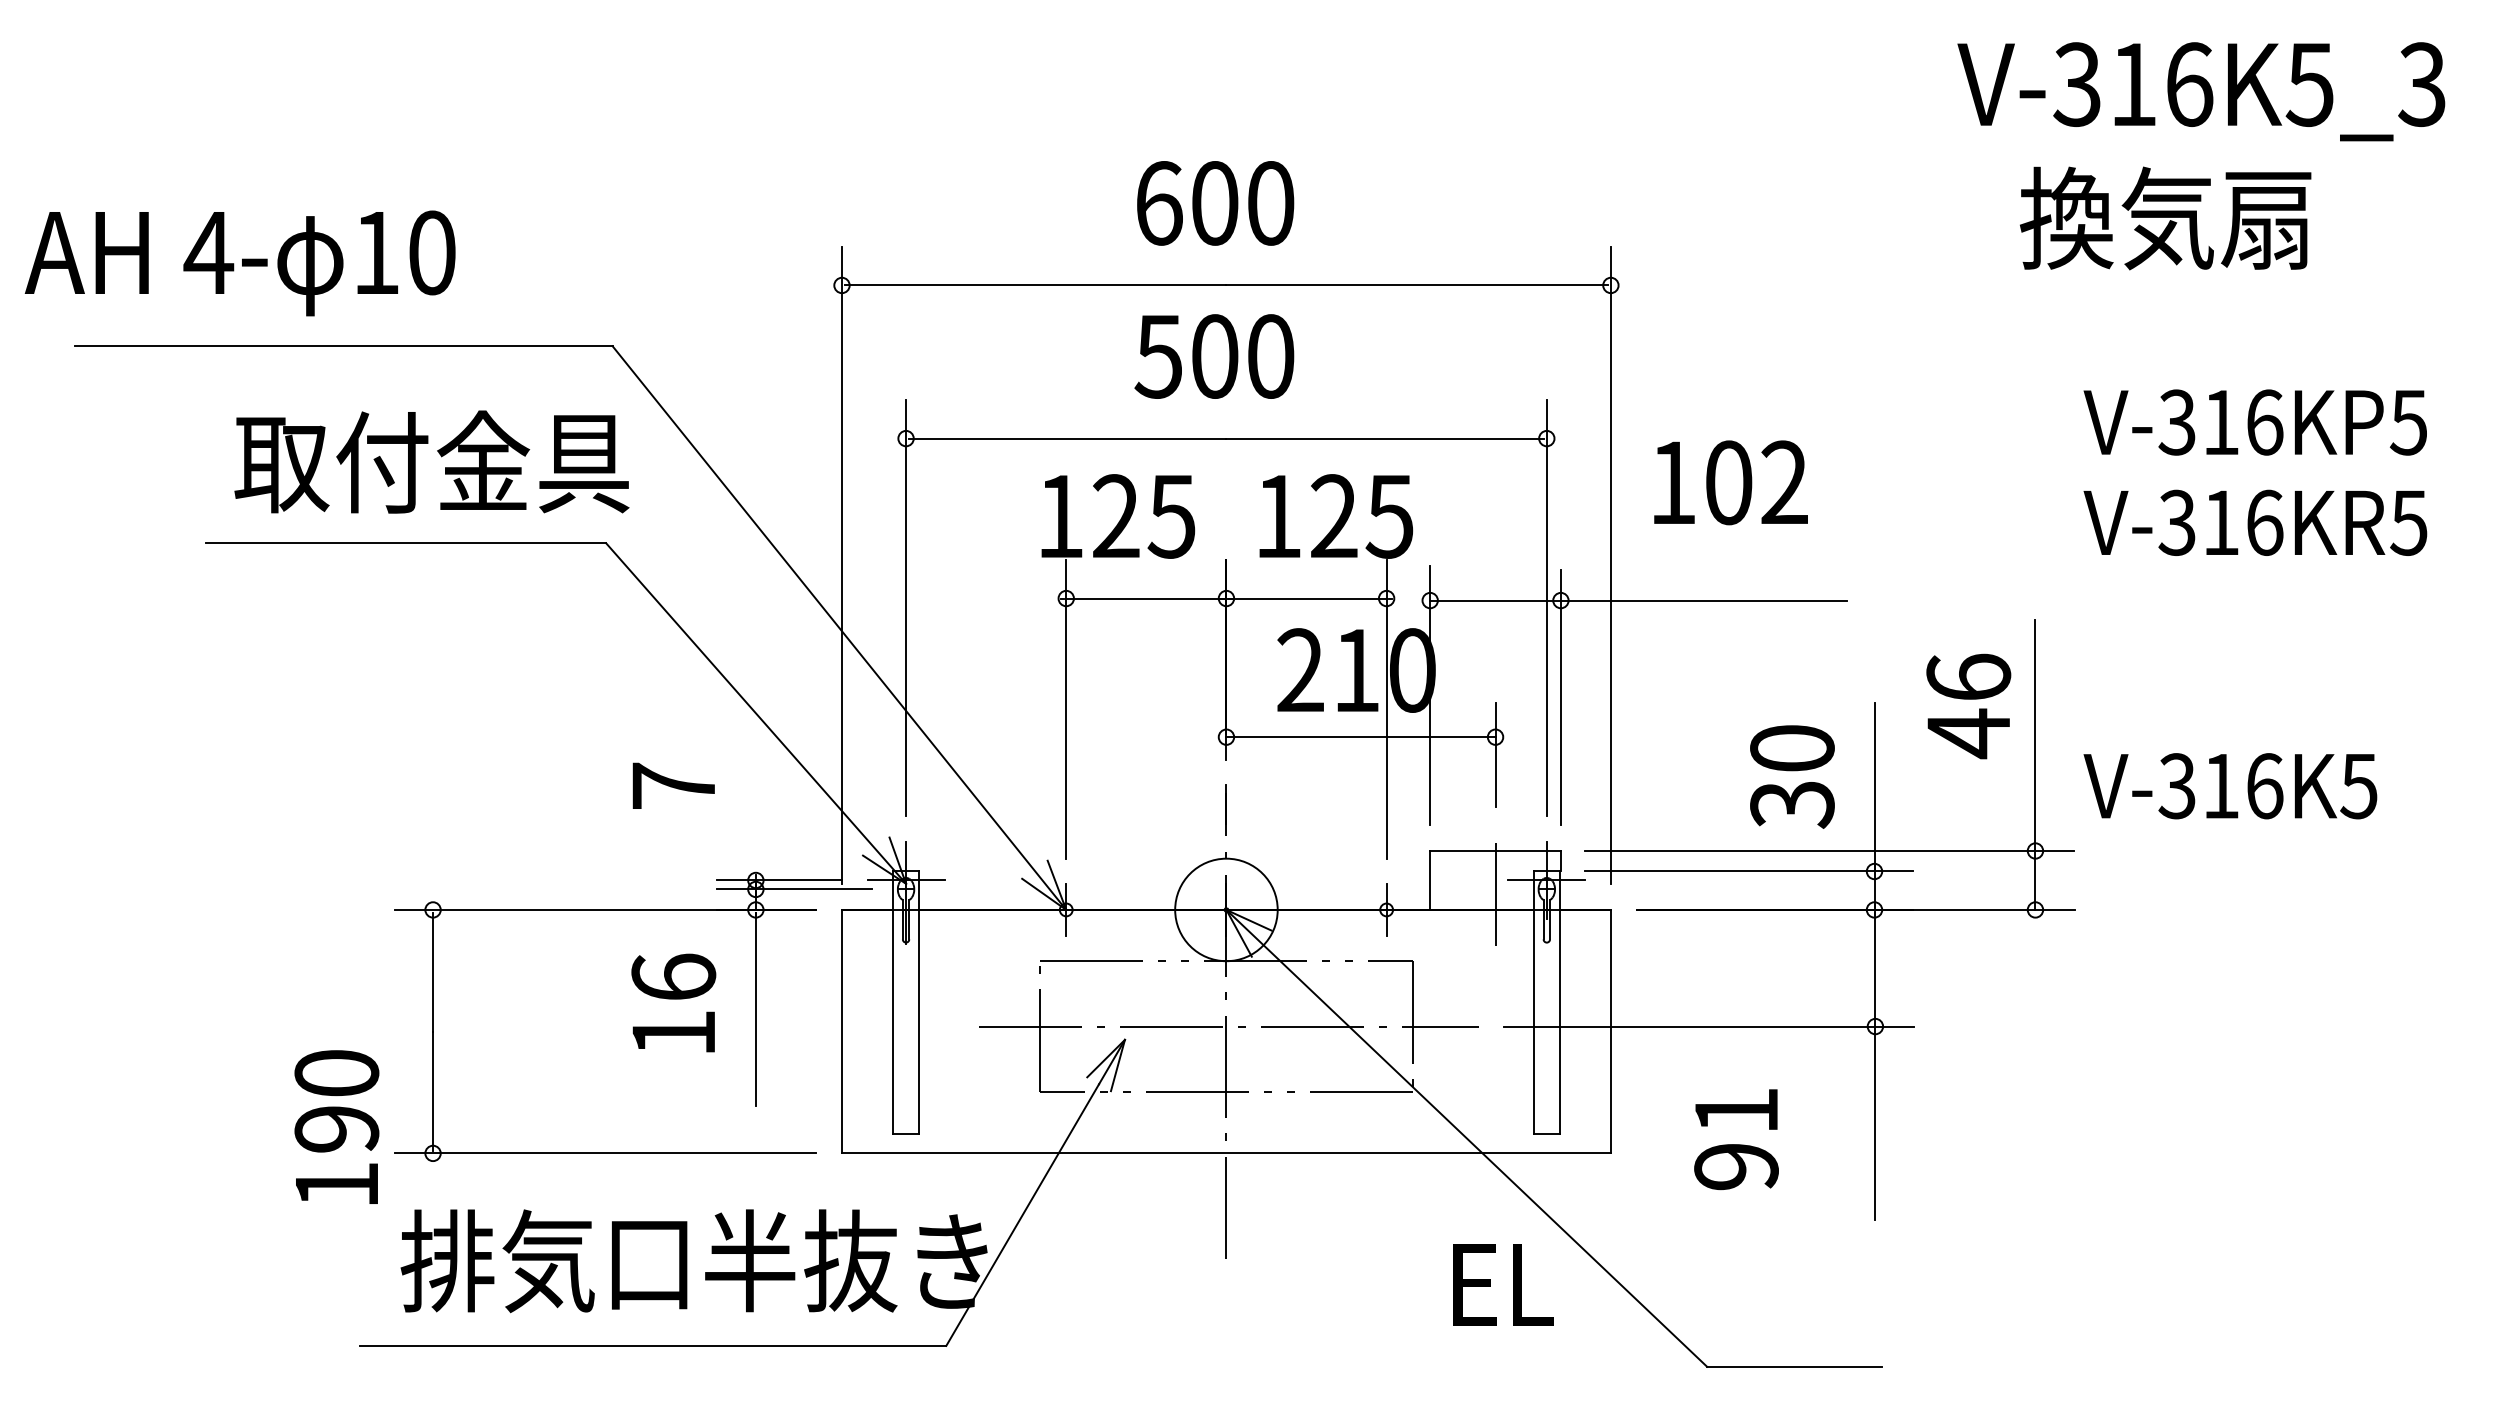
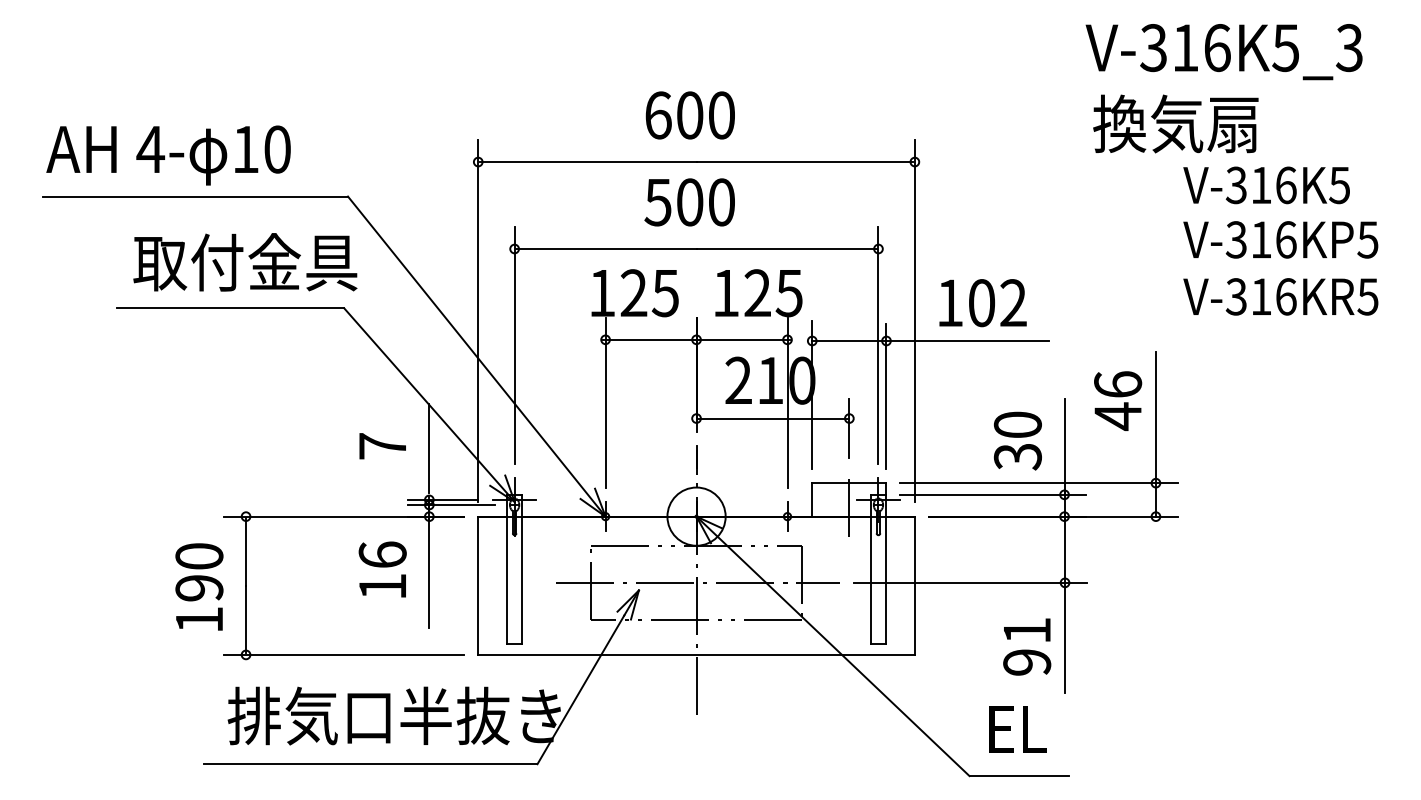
text: (2200, 92) -> (1223, 52), moved
text: (2165, 217) -> (1175, 123), moved
text: (240, 263) -> (168, 155), moved
text: (1730, 483) -> (982, 303), moved
text: (2230, 786) -> (1266, 185), moved
line: (756, 789) -> (429, 448), added
text: (336, 1126) -> (199, 586), moved
text: (1737, 1138) -> (1027, 646), moved
text: (1502, 1284) -> (1017, 729), moved

